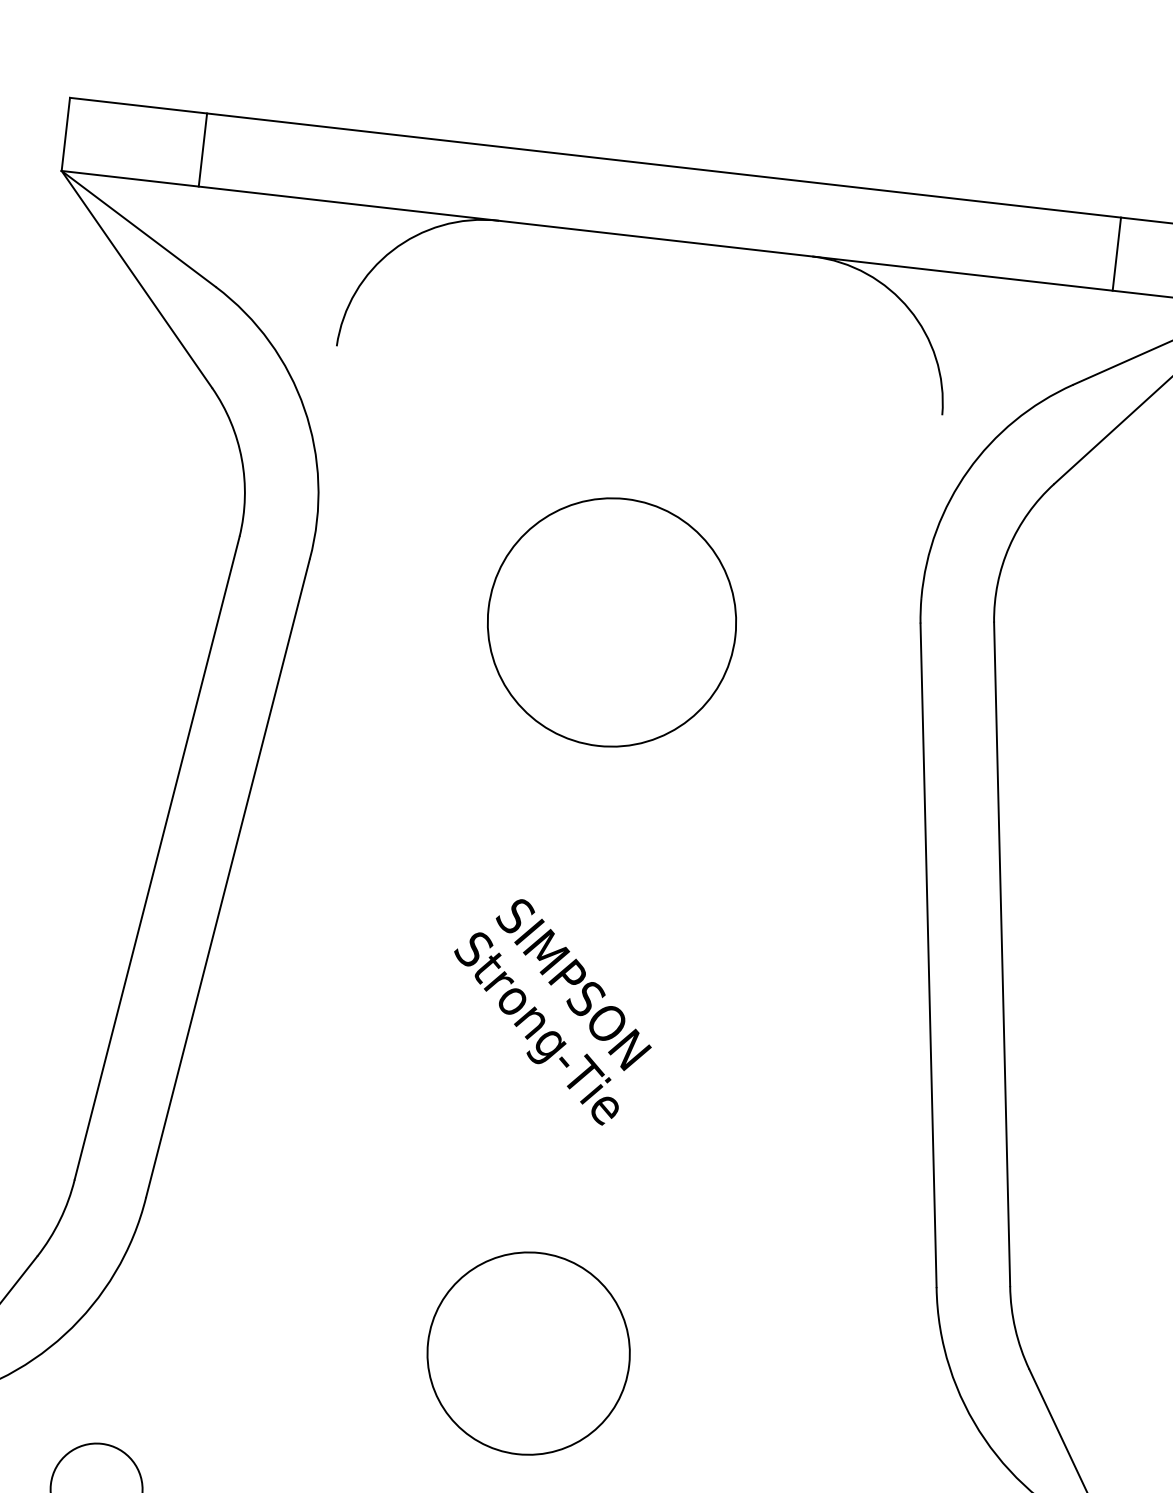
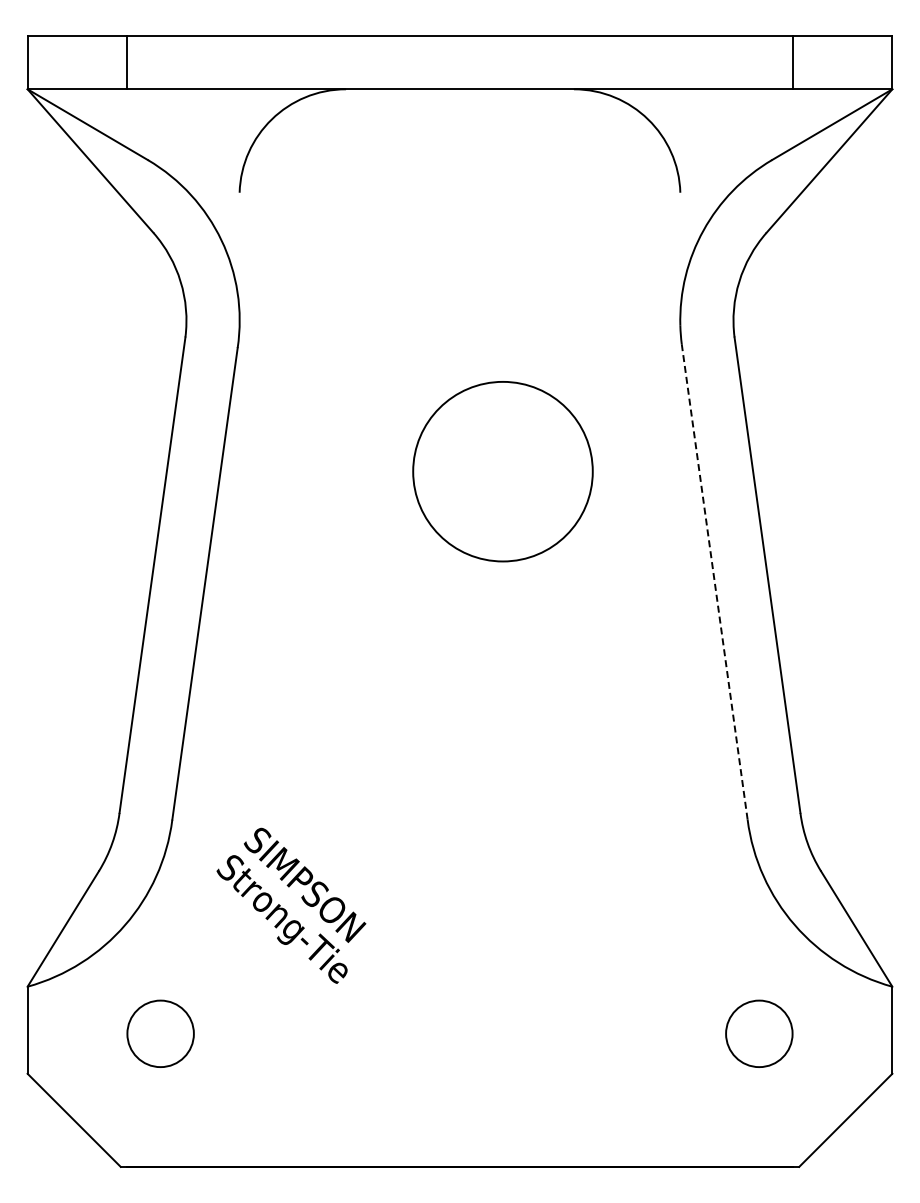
circle: (611, 622) -> (502, 471), moved
line: (928, 956) -> (714, 582), solid -> dashed
text: (551, 1010) -> (291, 905), moved
circle: (528, 1353) -> (459, 900), removed

